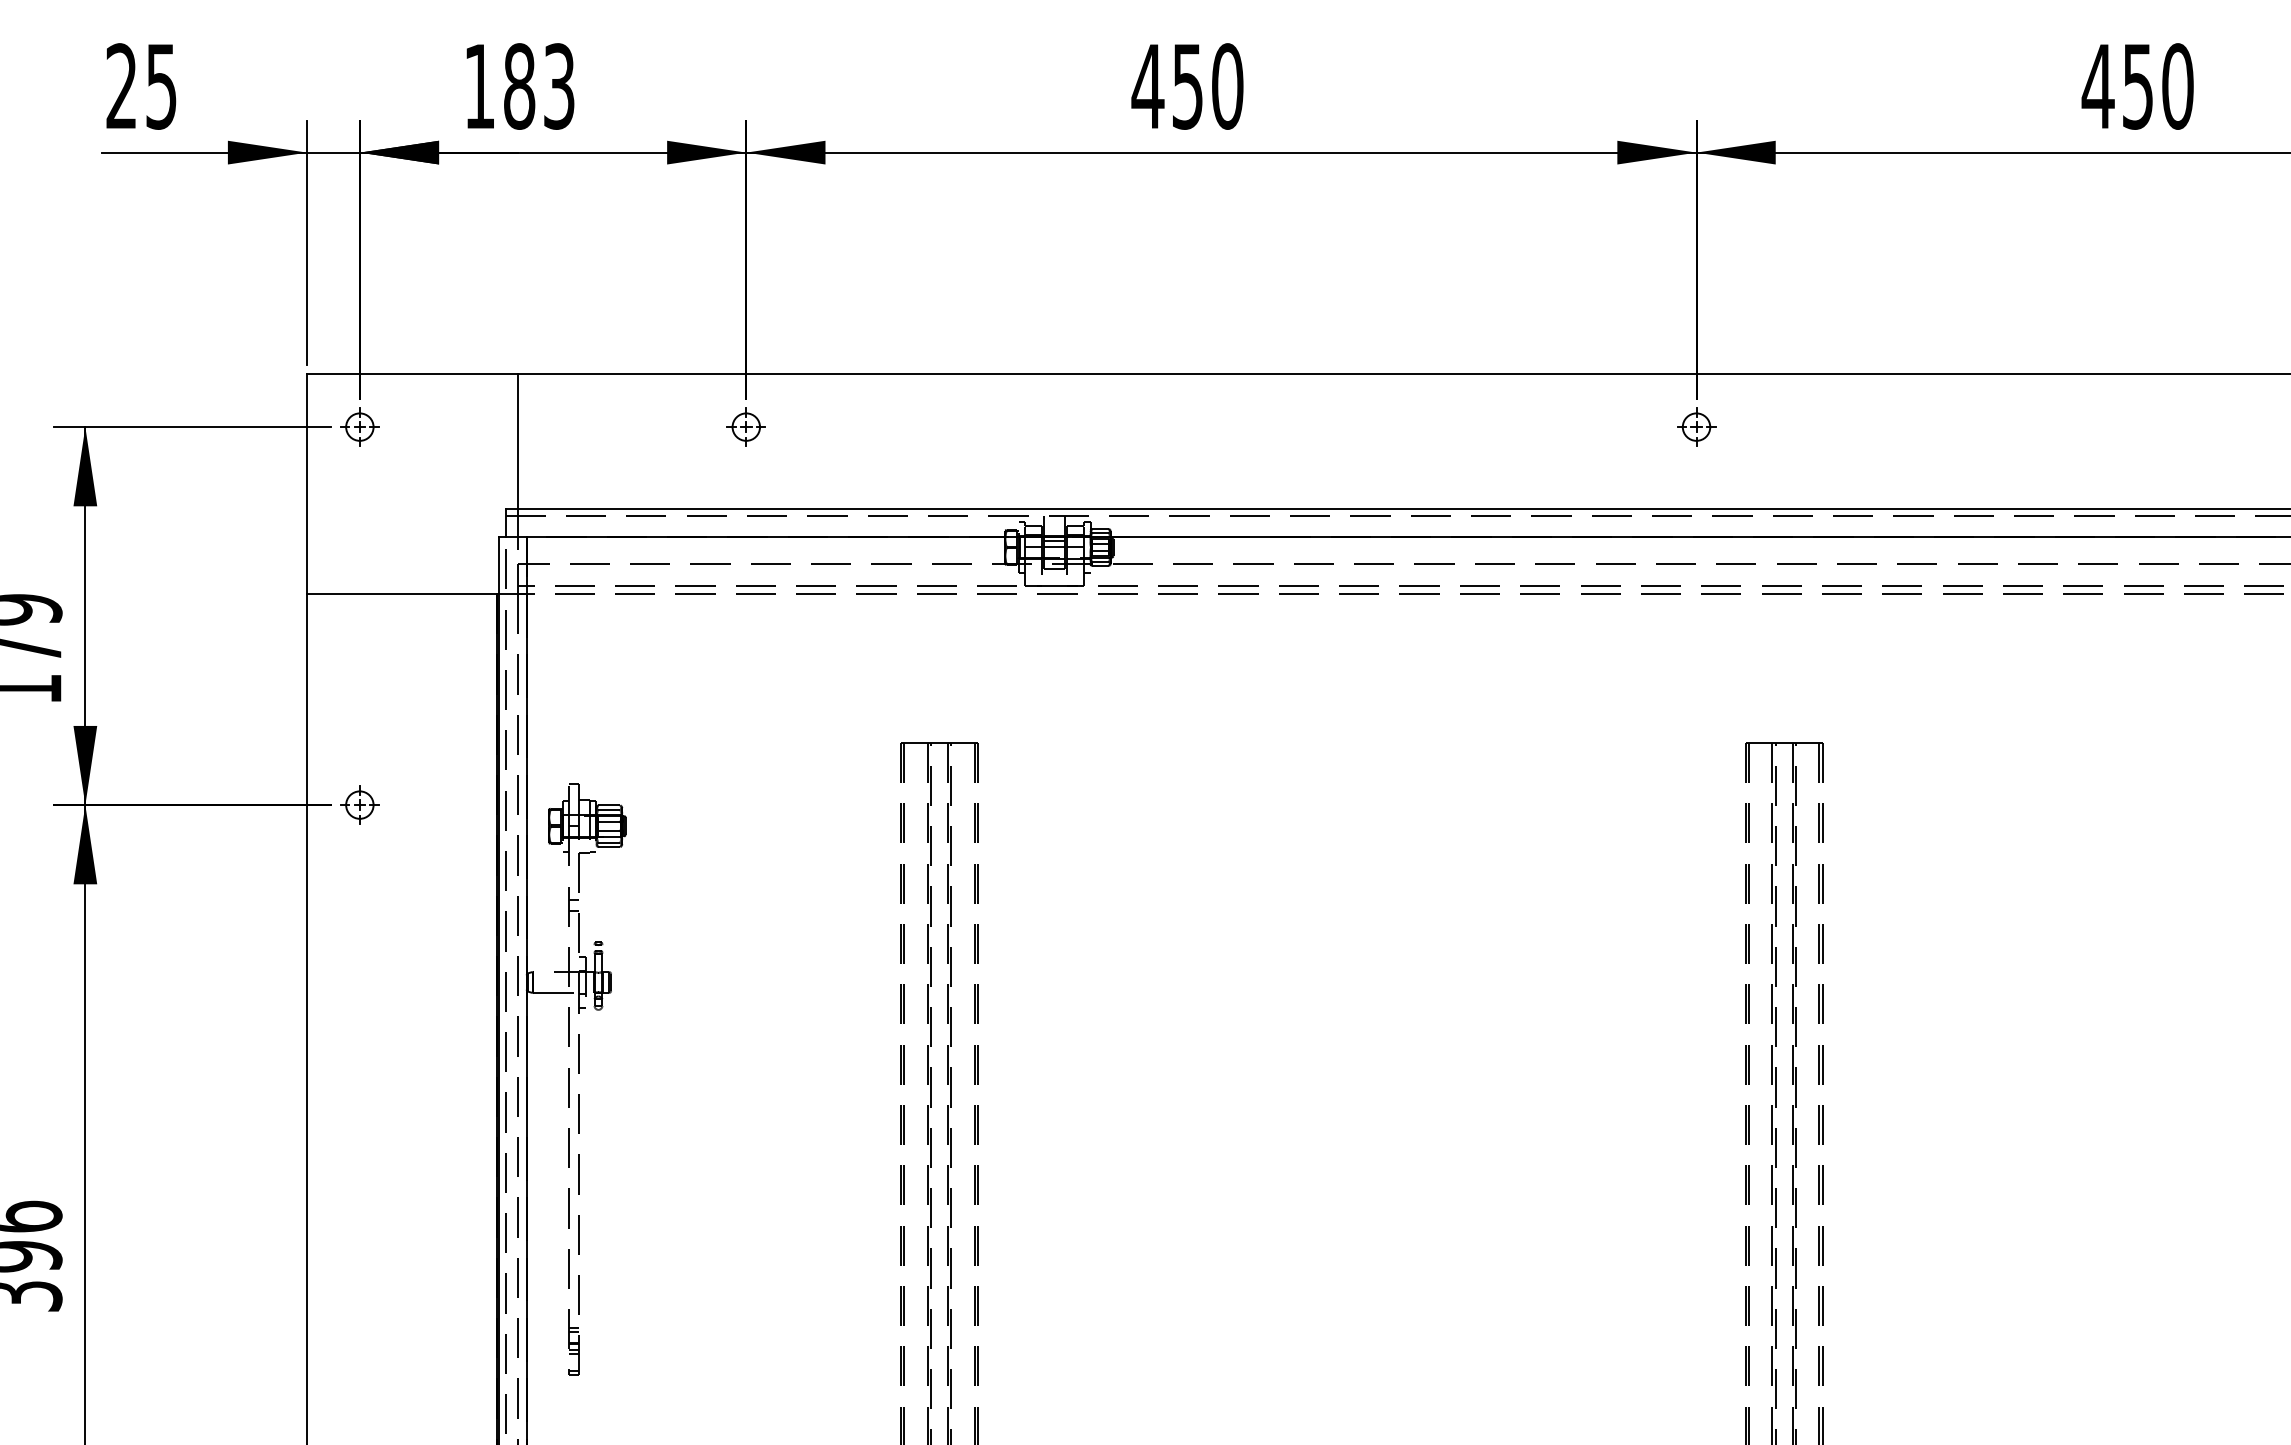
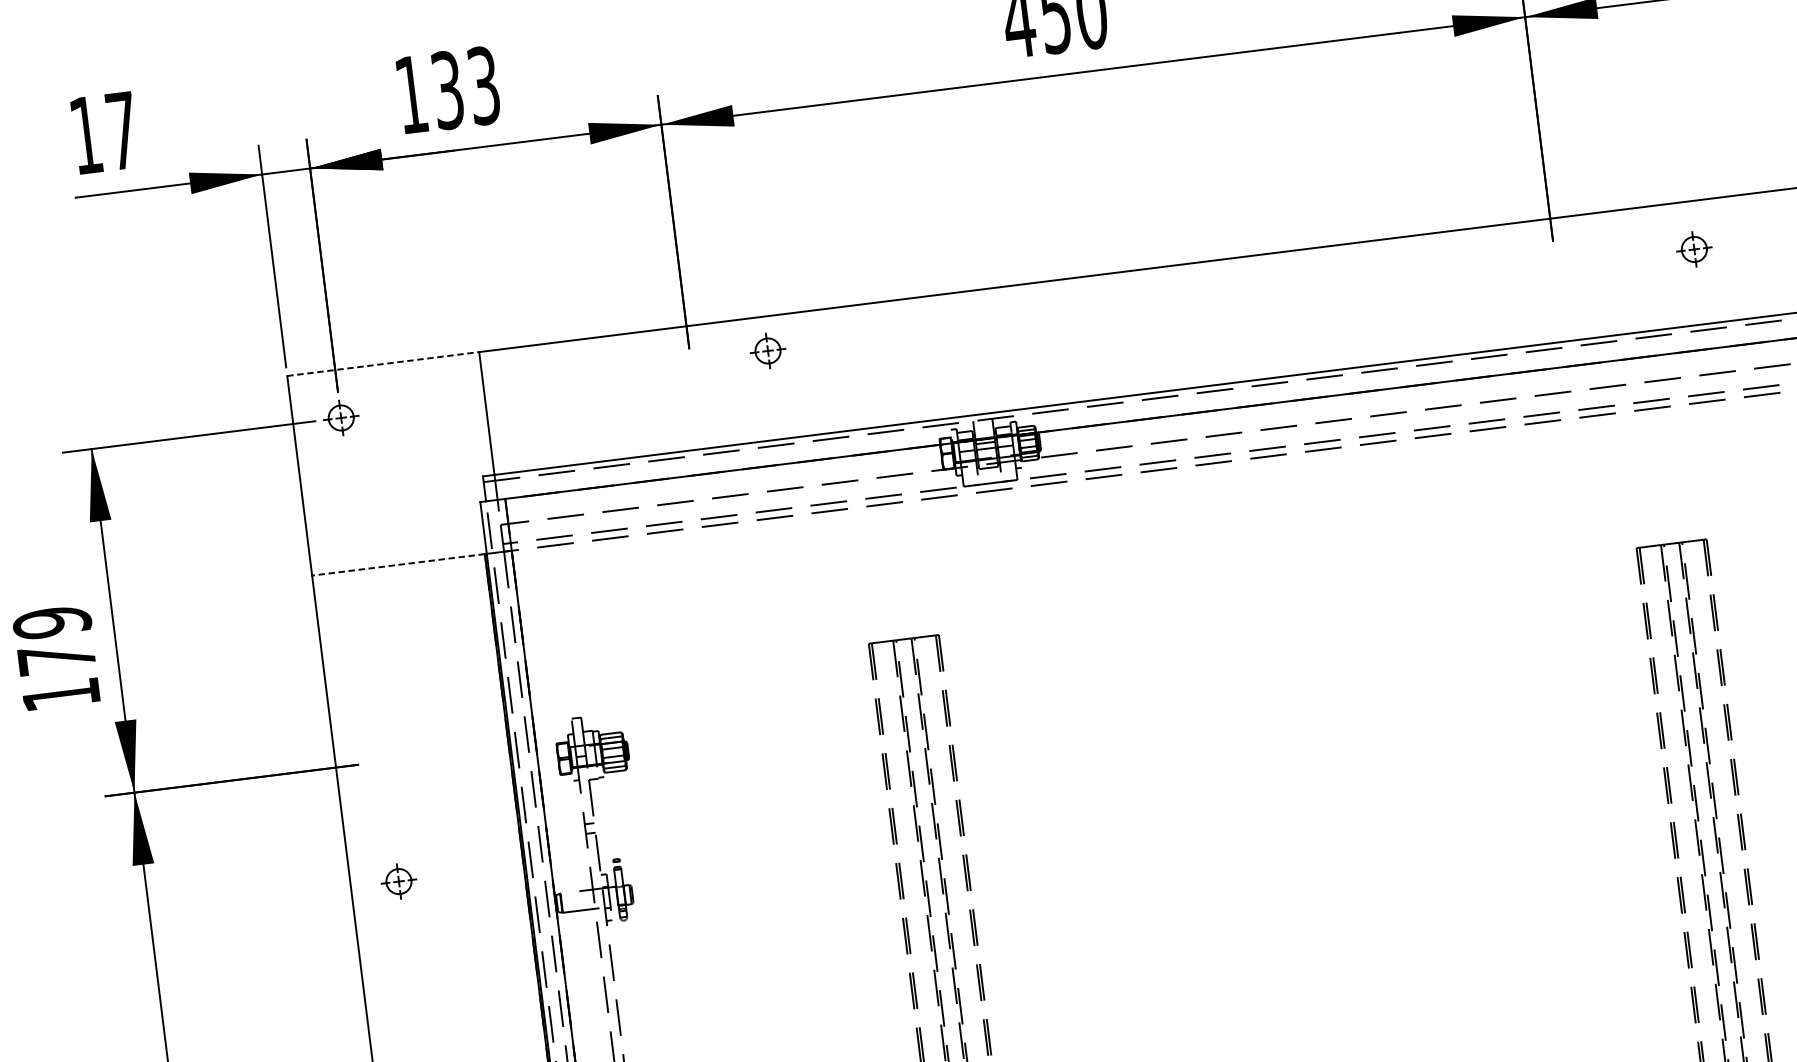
text: (141, 86) -> (104, 133), 25 -> 17
text: (519, 86) -> (447, 90), 183 -> 133
line: (412, 374) -> (383, 364), solid -> dashed
part: (745, 426) -> (767, 350), moved
part: (1696, 426) -> (1694, 248), moved
line: (401, 593) -> (397, 564), solid -> dashed
part: (359, 804) -> (398, 881), moved

